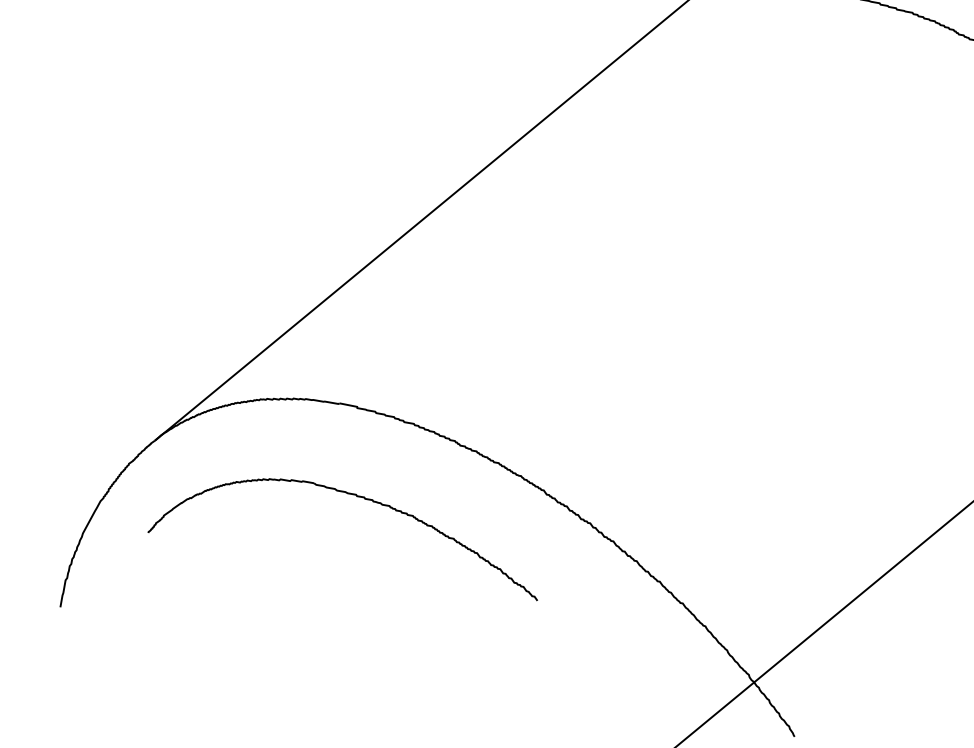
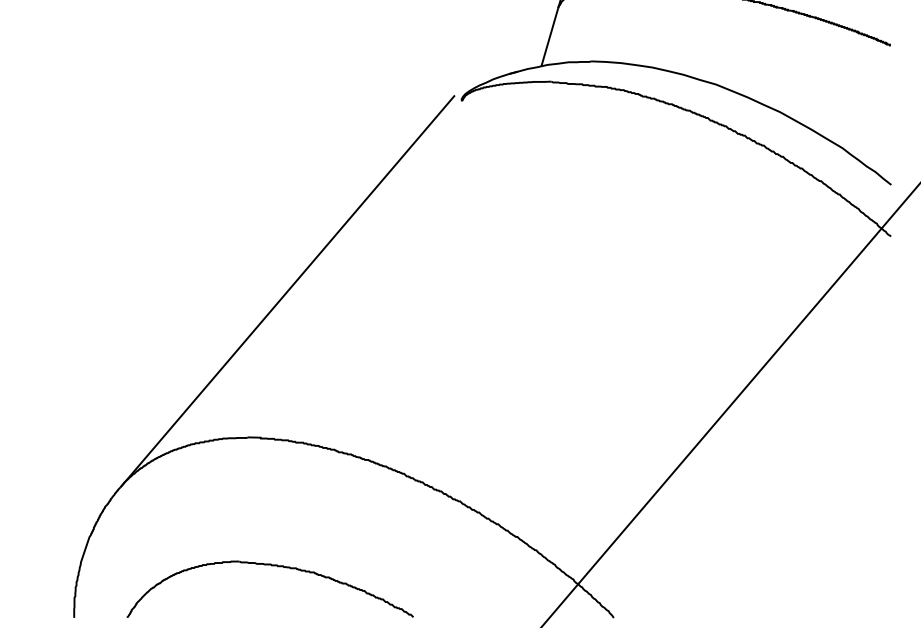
part: (356, 497) -> (271, 566), moved

